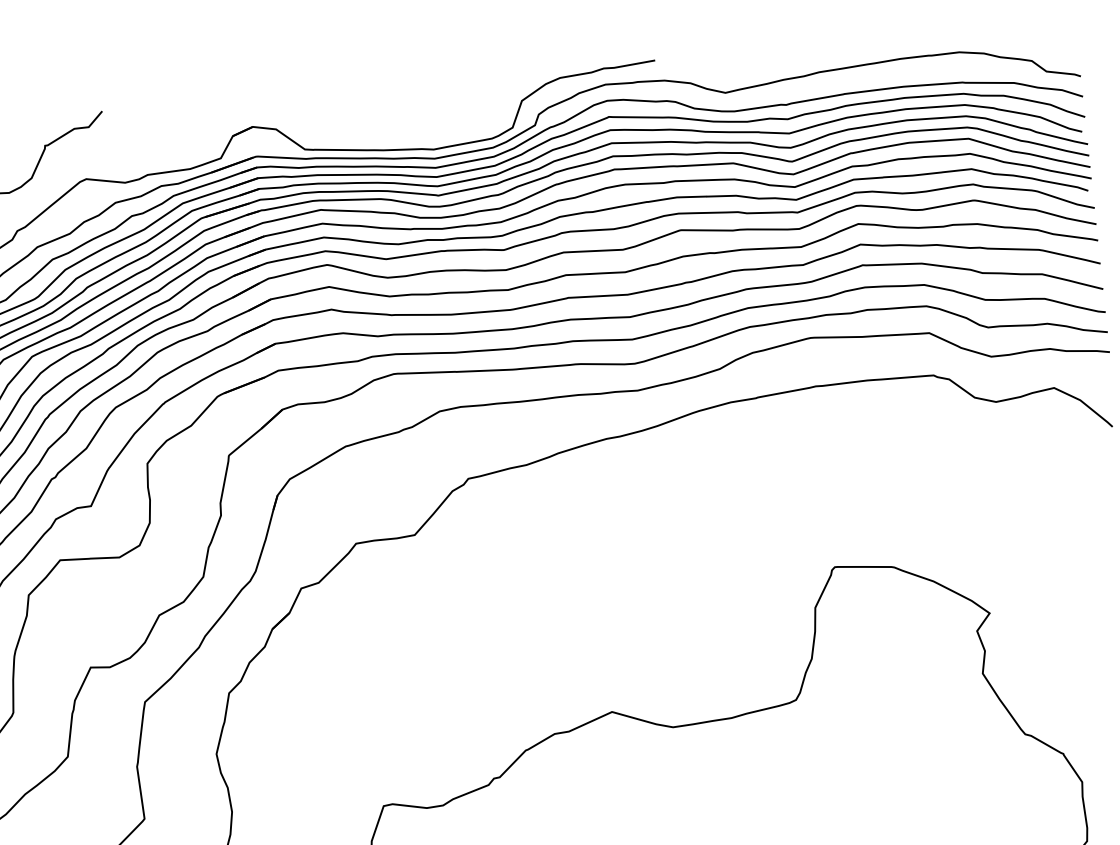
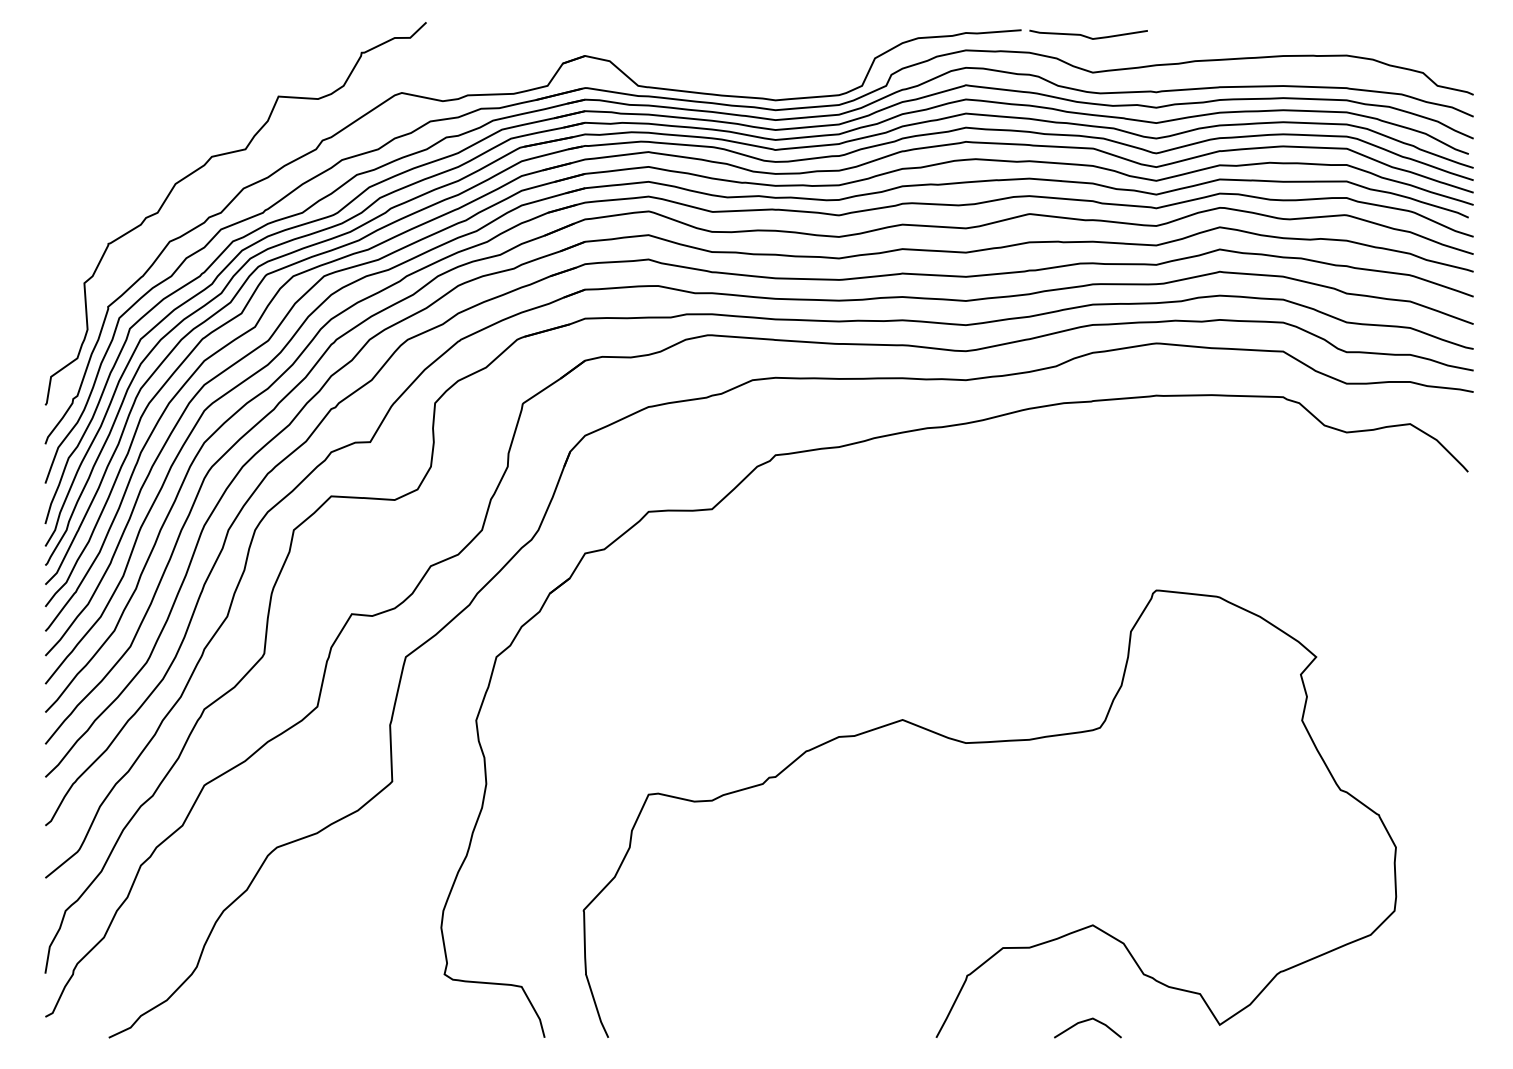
curve: (717, 59) -> (1088, 36), added

